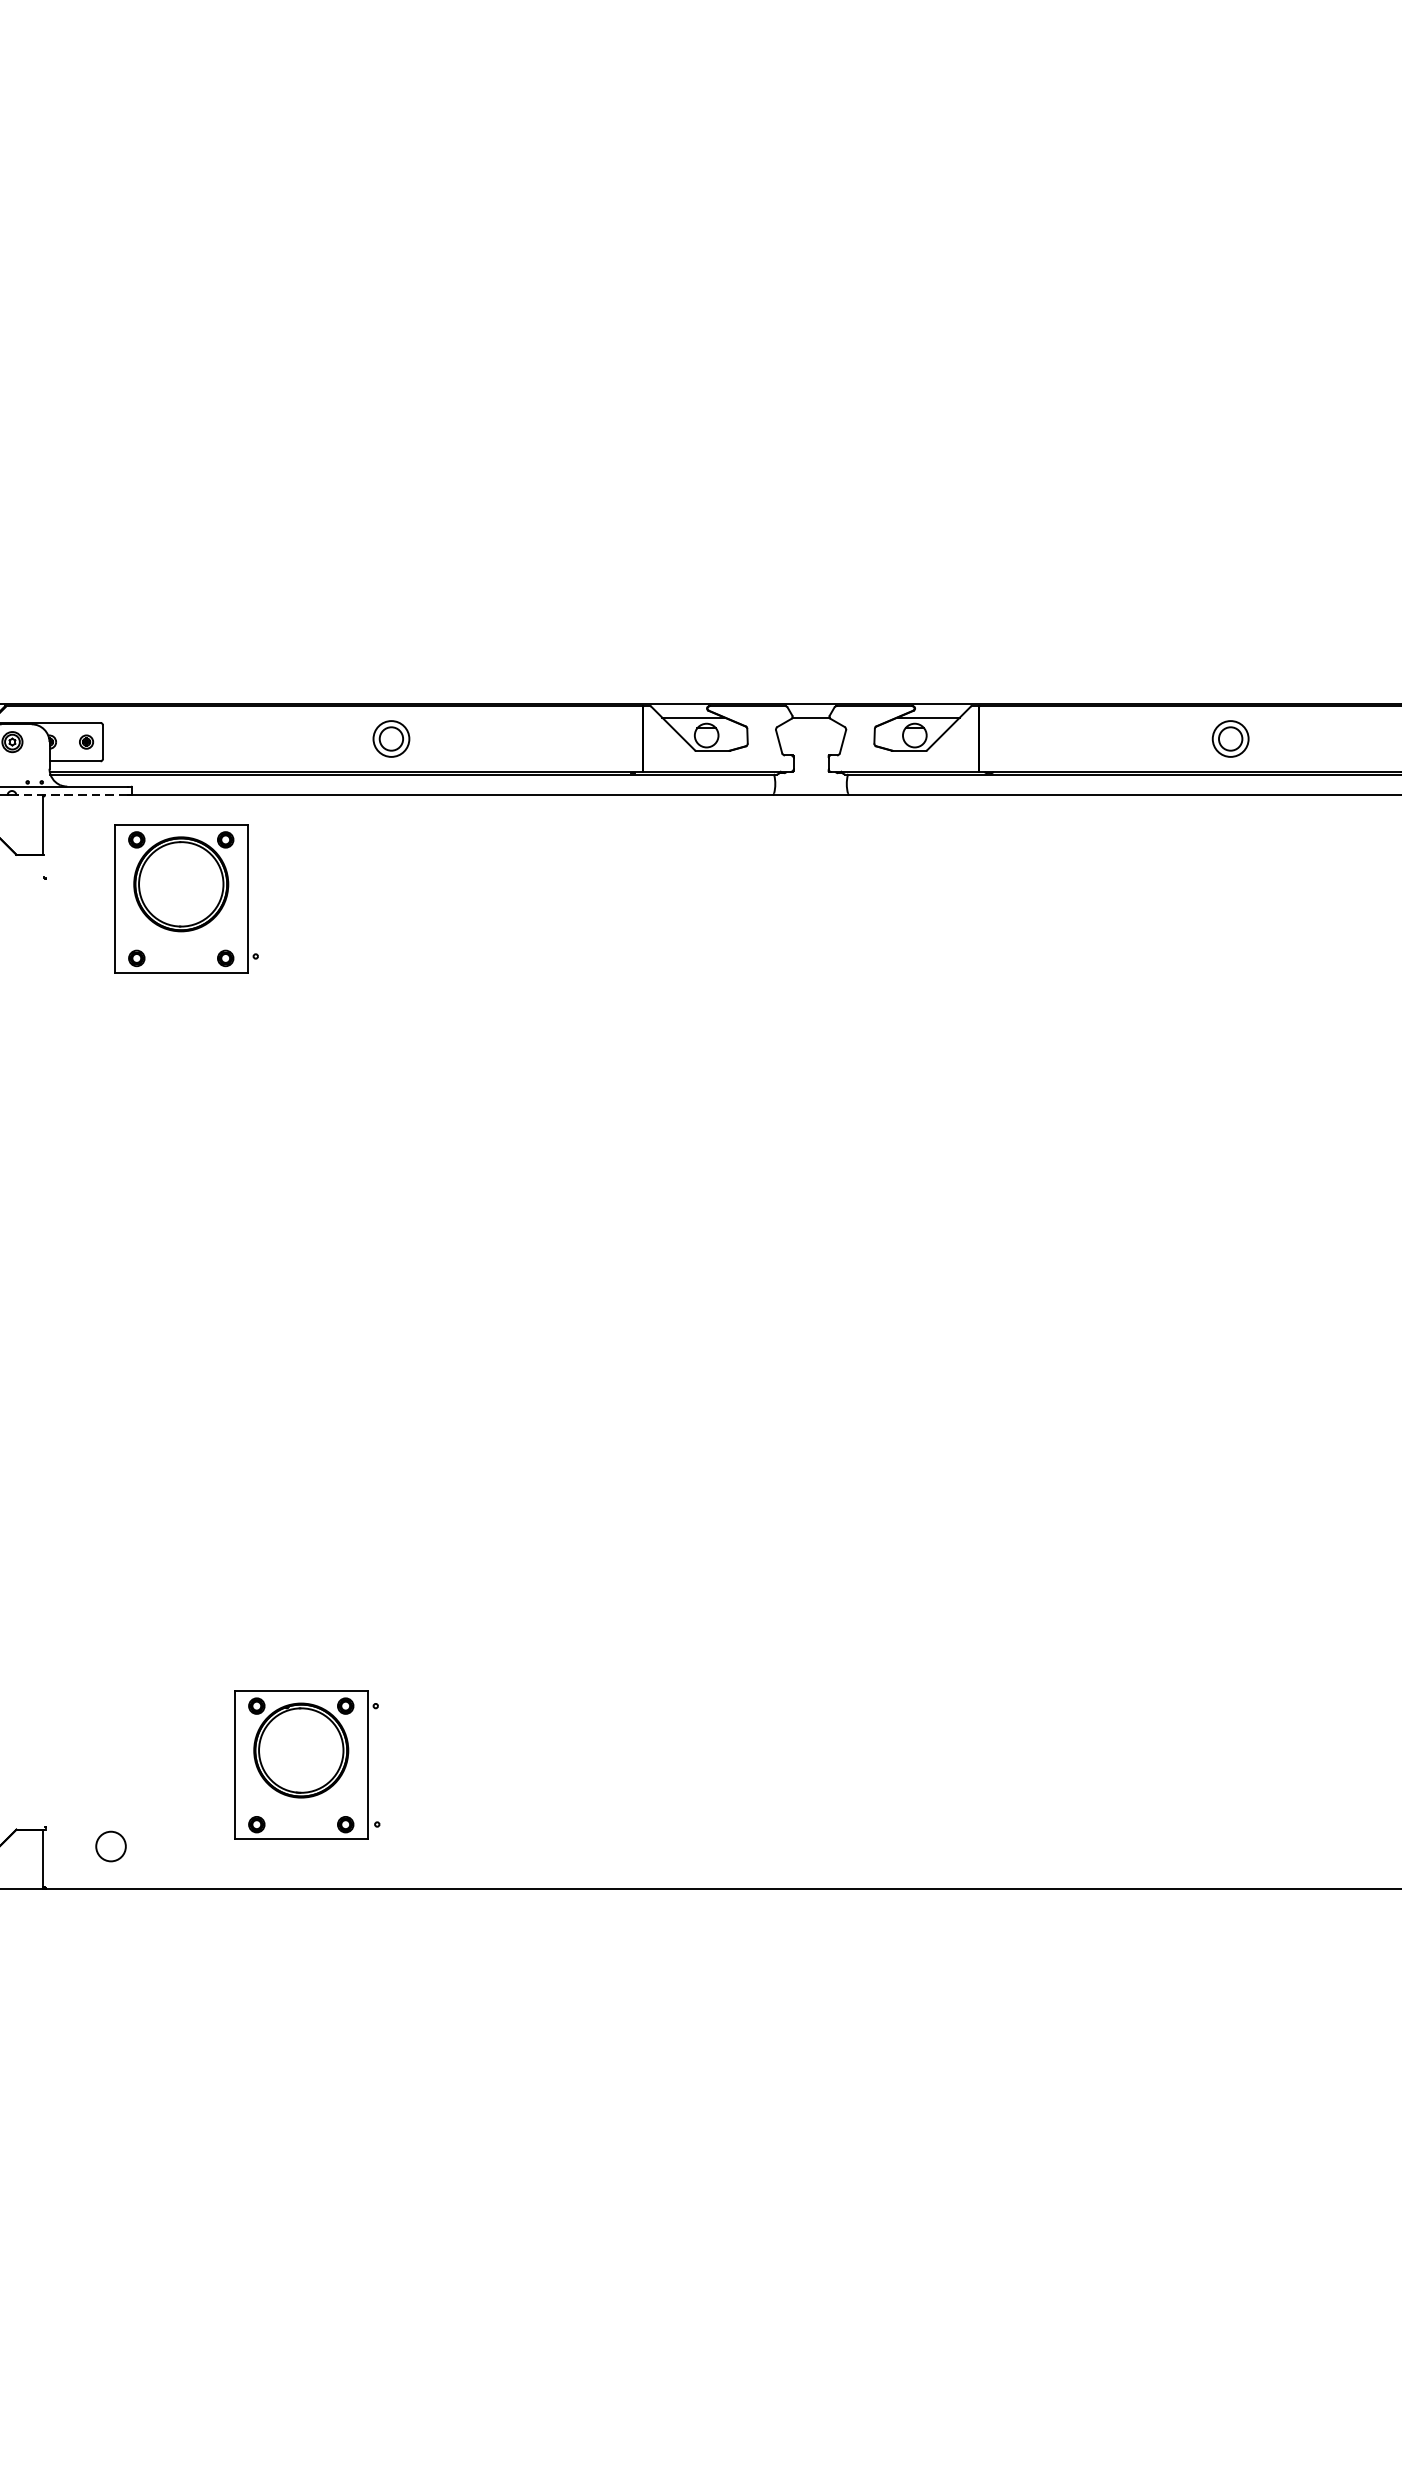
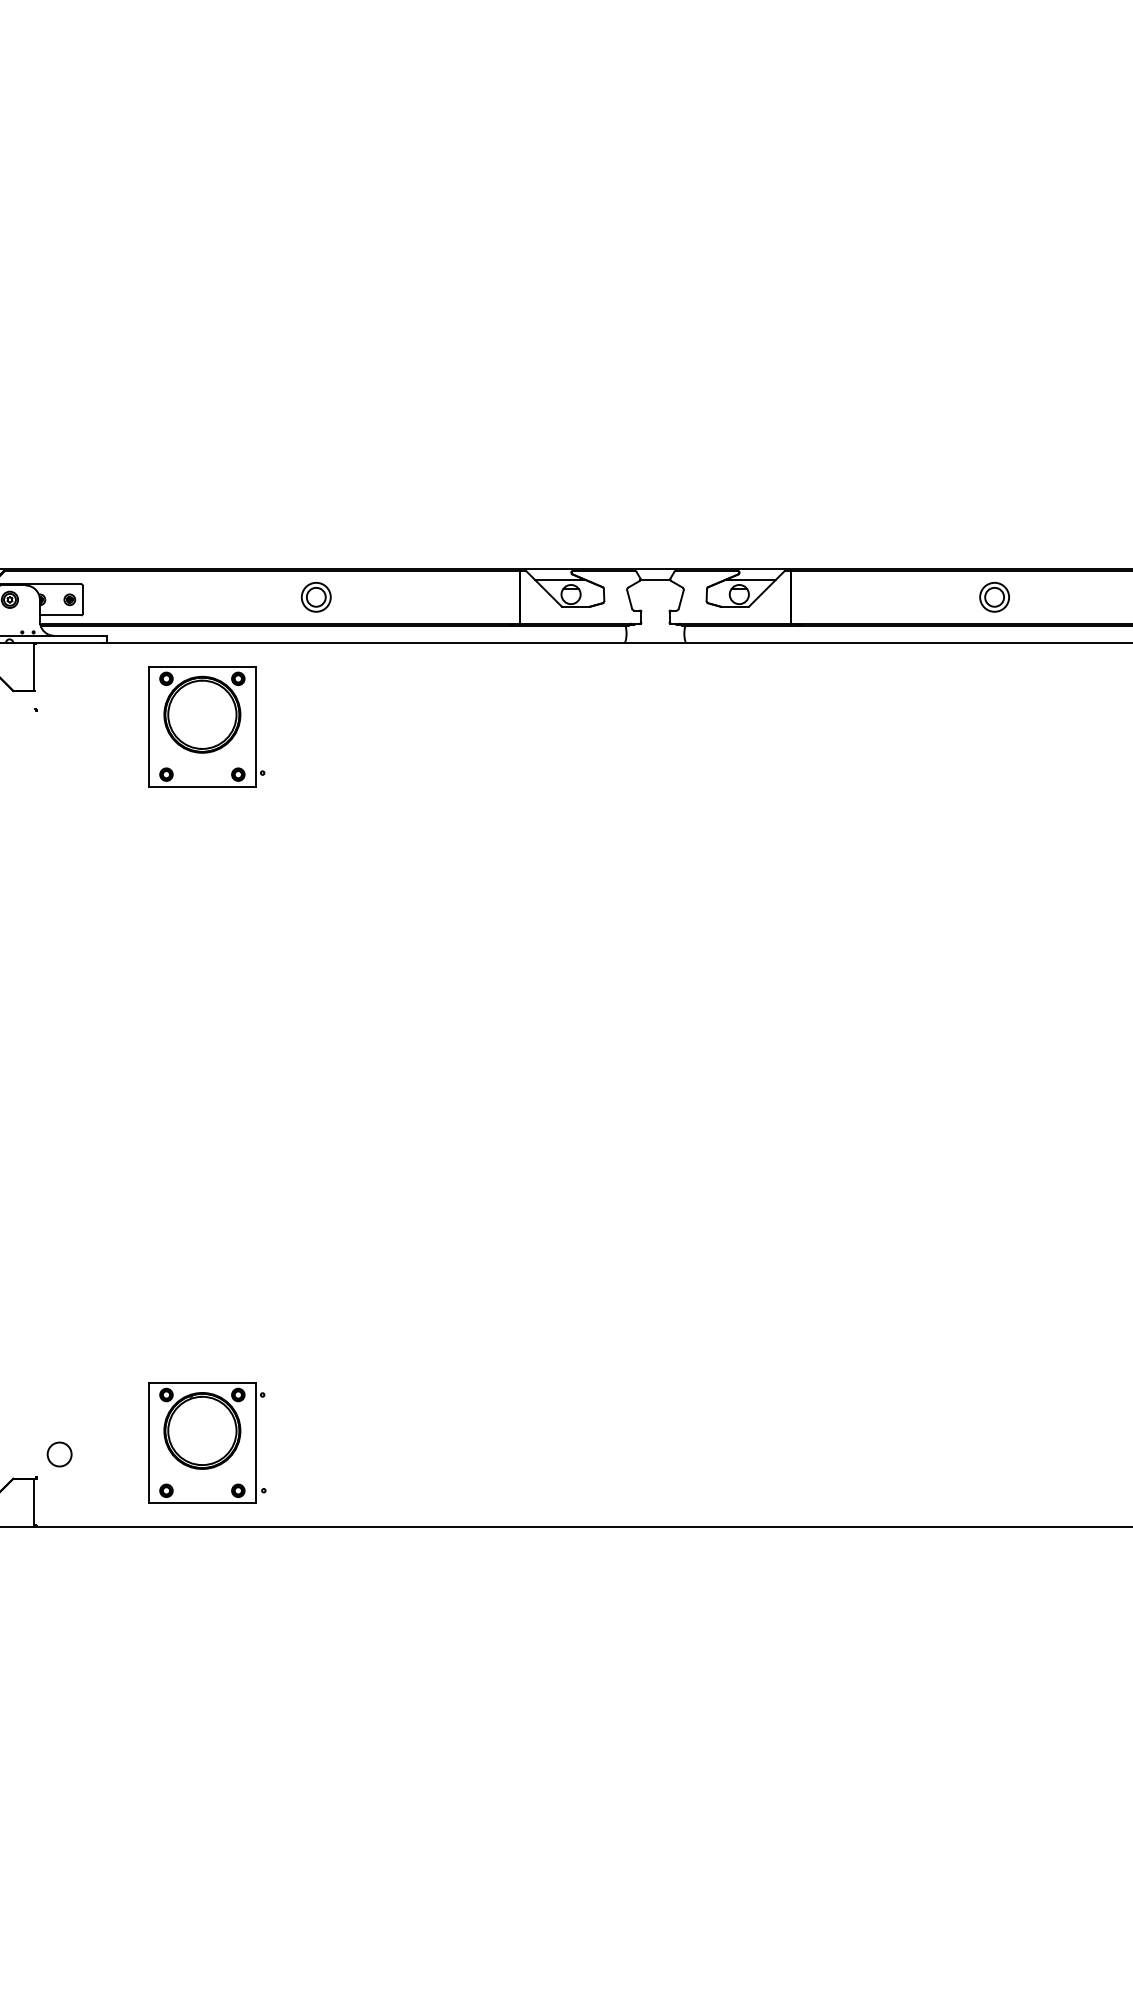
line: (72, 794) -> (58, 642), dashed -> solid
part: (186, 898) -> (206, 726), moved
part: (307, 1764) -> (207, 1442), moved
circle: (110, 1846) -> (59, 1454), moved

